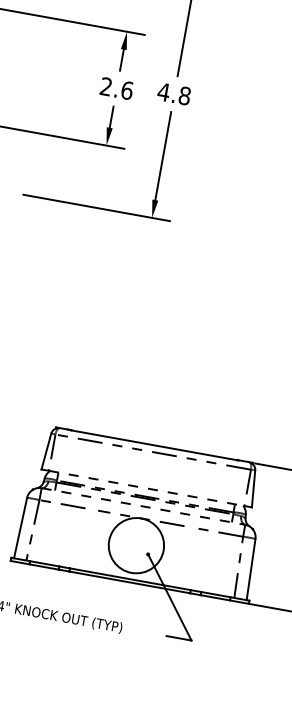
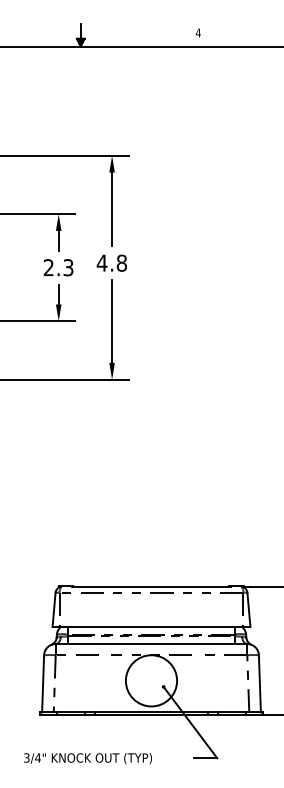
text: (127, 90) -> (68, 267), 2.6 -> 2.3
line: (146, 488) -> (151, 627), dashed -> solid
line: (143, 507) -> (151, 644), dashed -> solid

